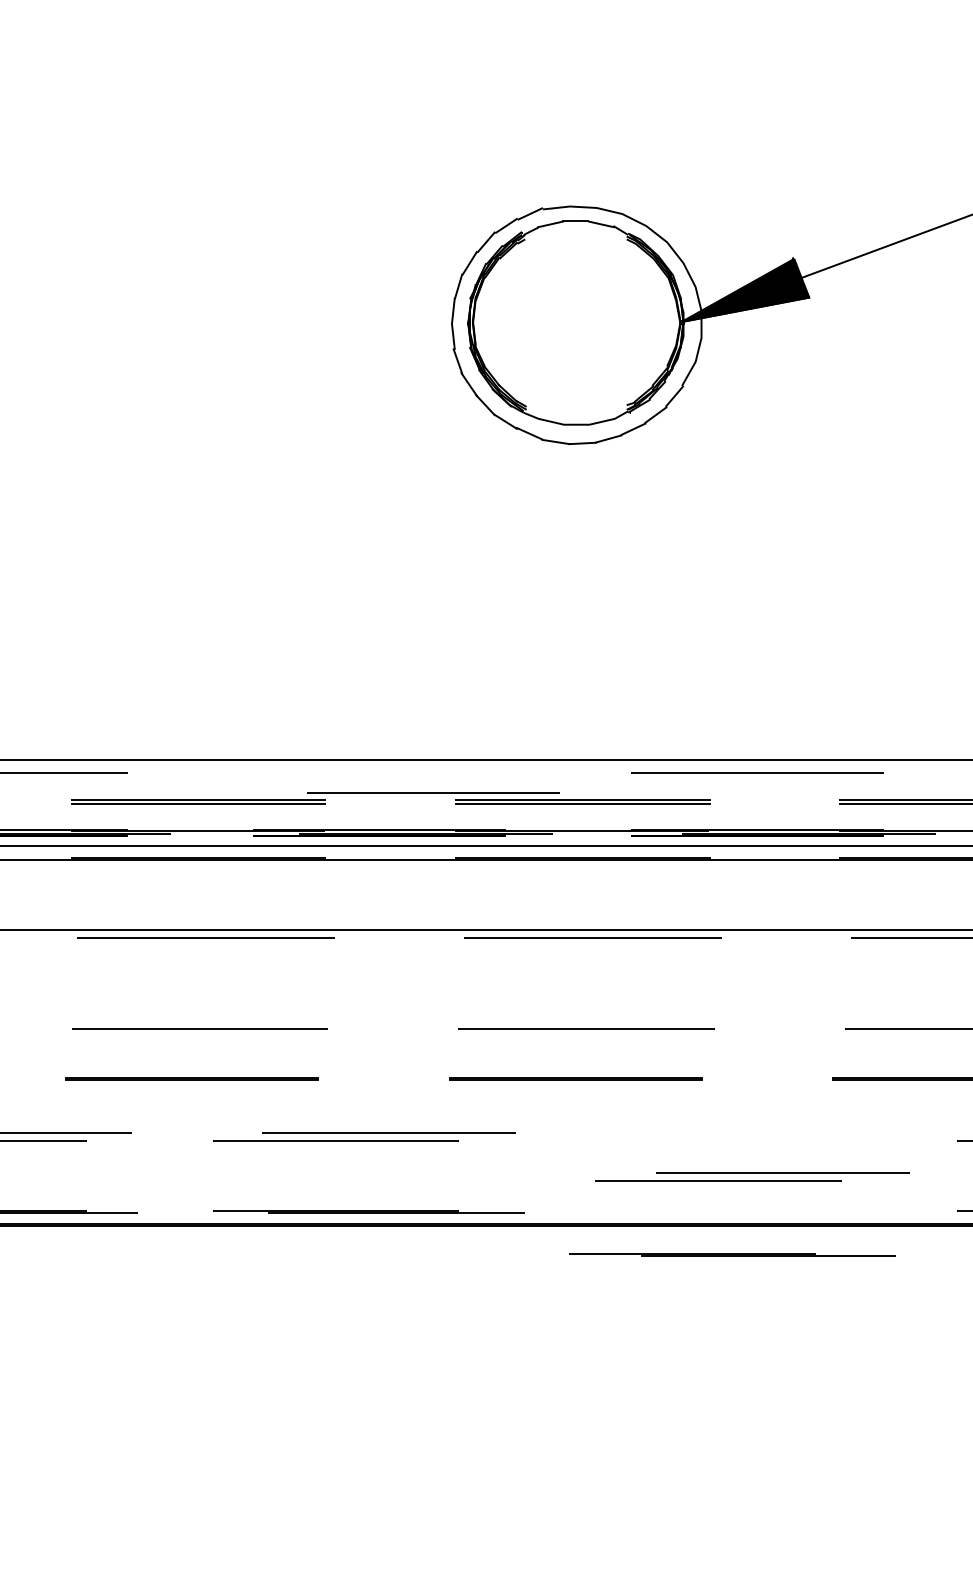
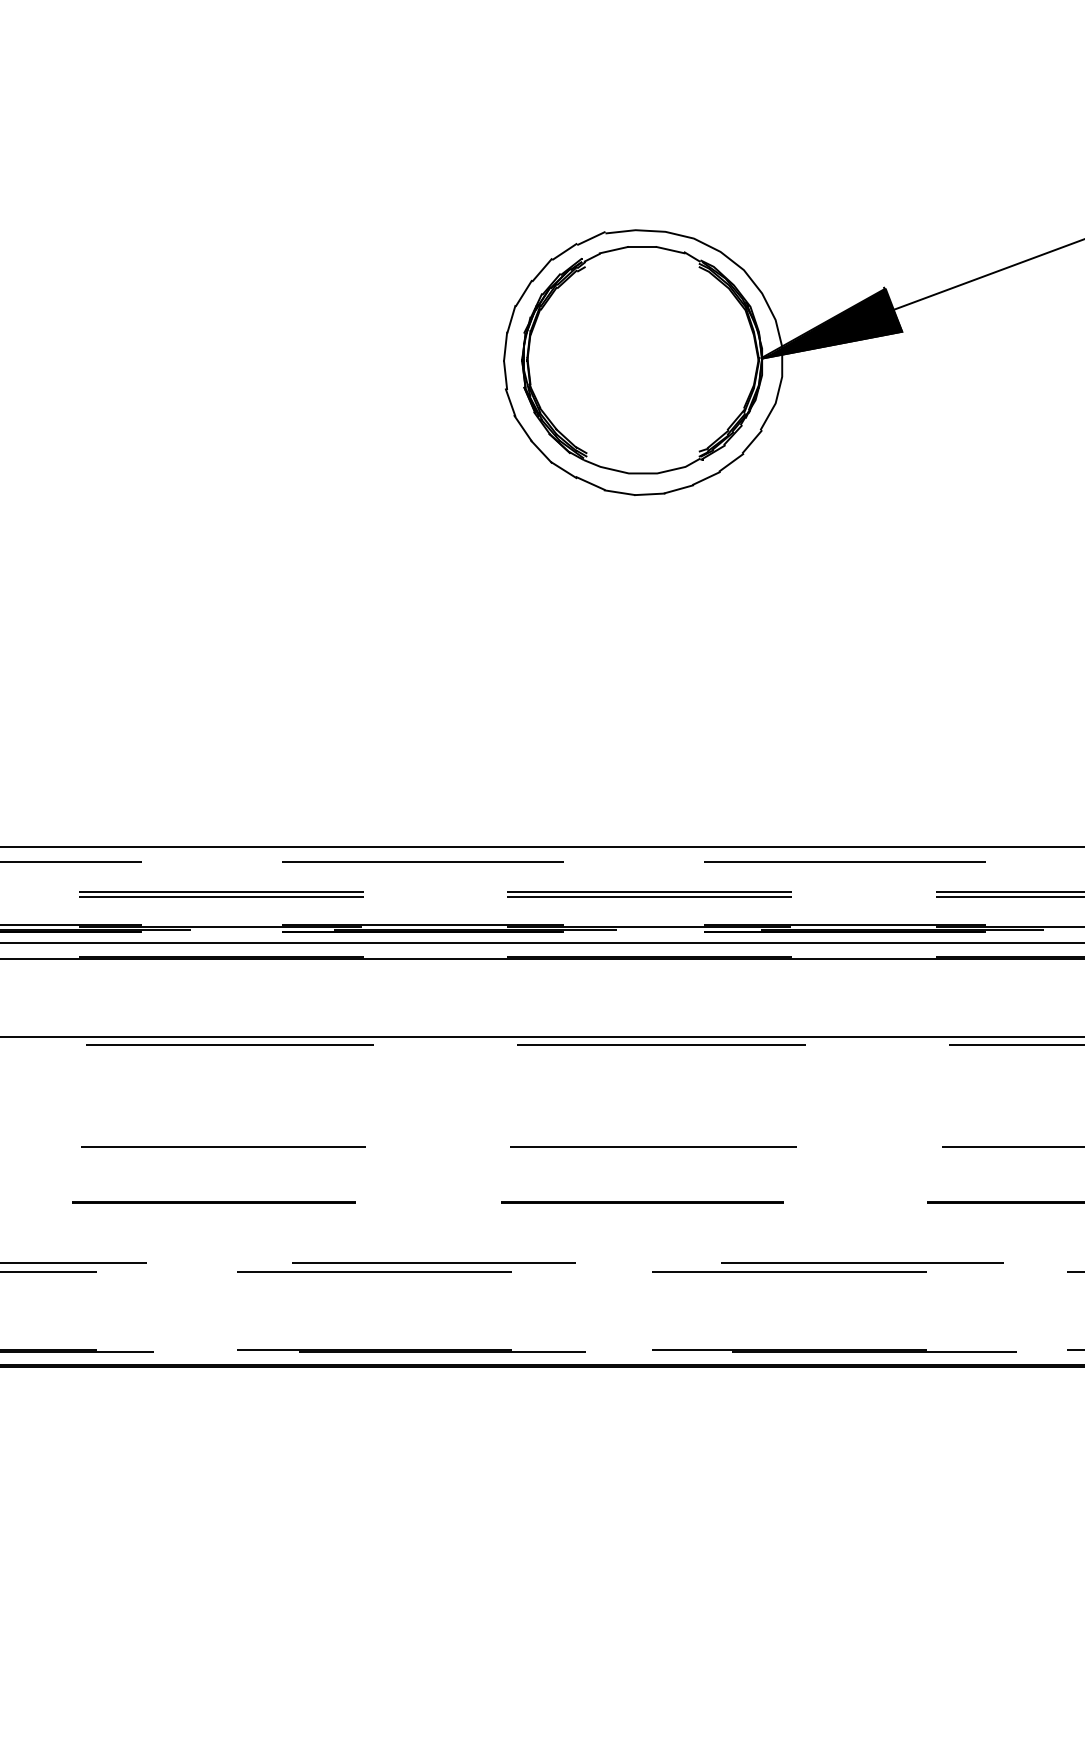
line: (433, 792) -> (423, 861), moved
part: (752, 1176) -> (827, 1266), moved
line: (732, 1254) -> (834, 1350), moved

